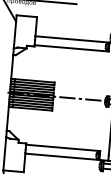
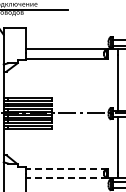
line: (63, 147) -> (67, 168), solid -> dashed
line: (62, 156) -> (67, 178), solid -> dashed

